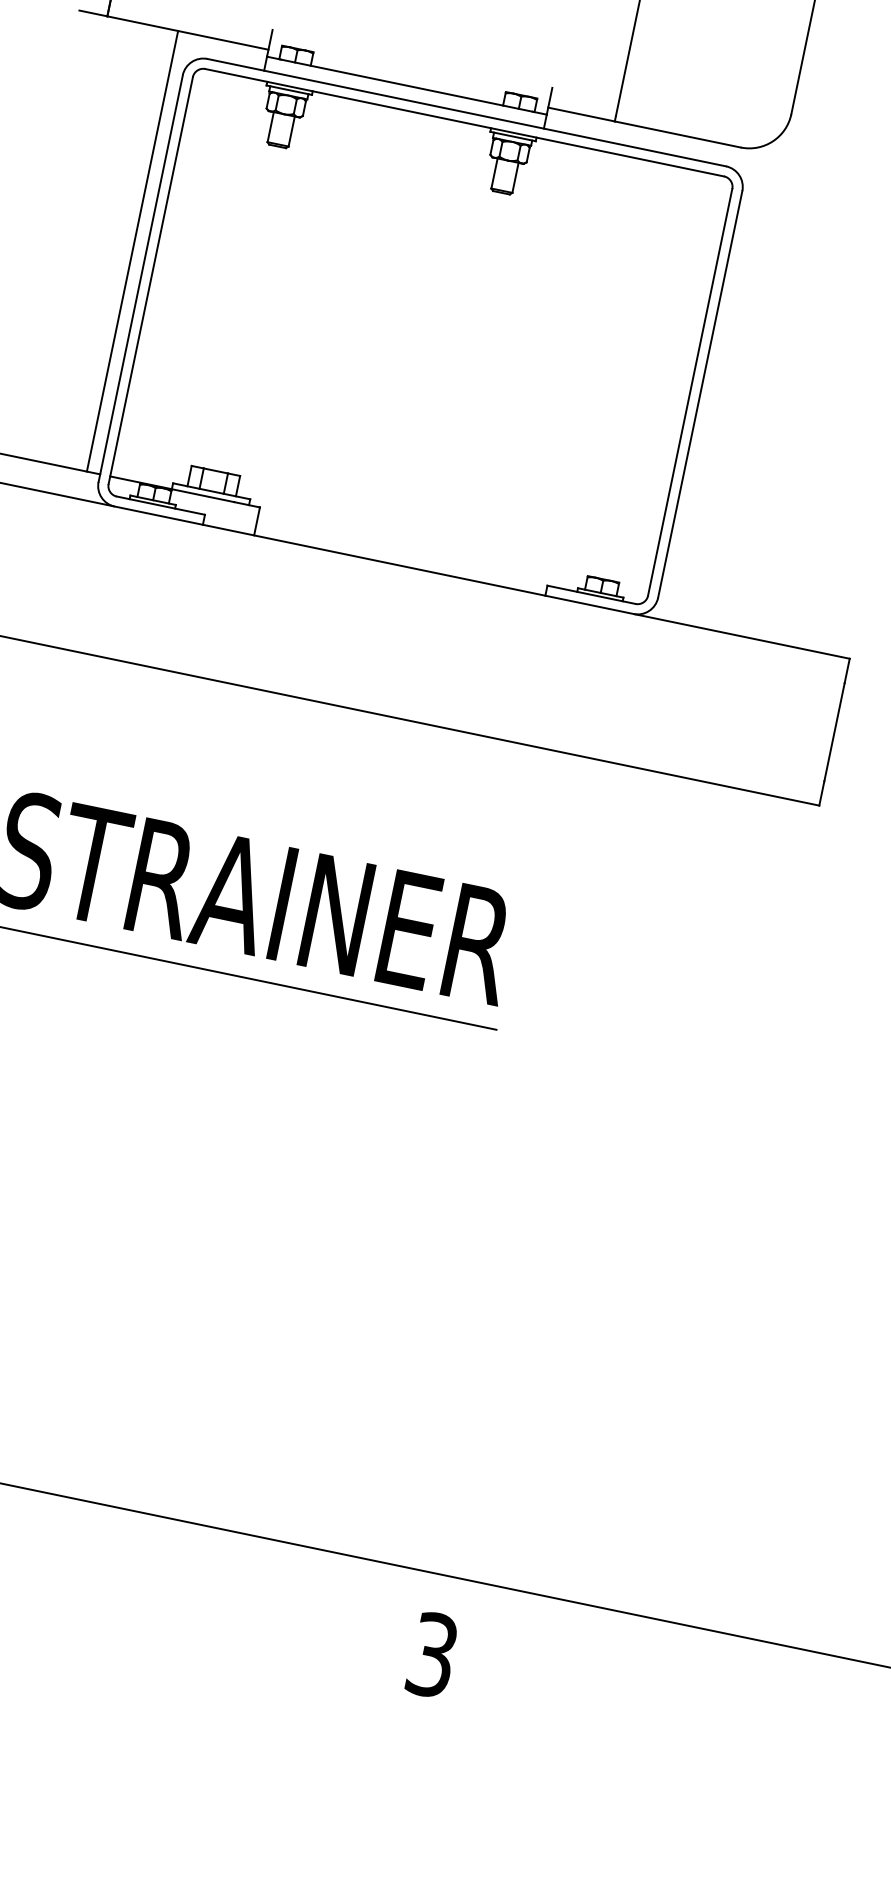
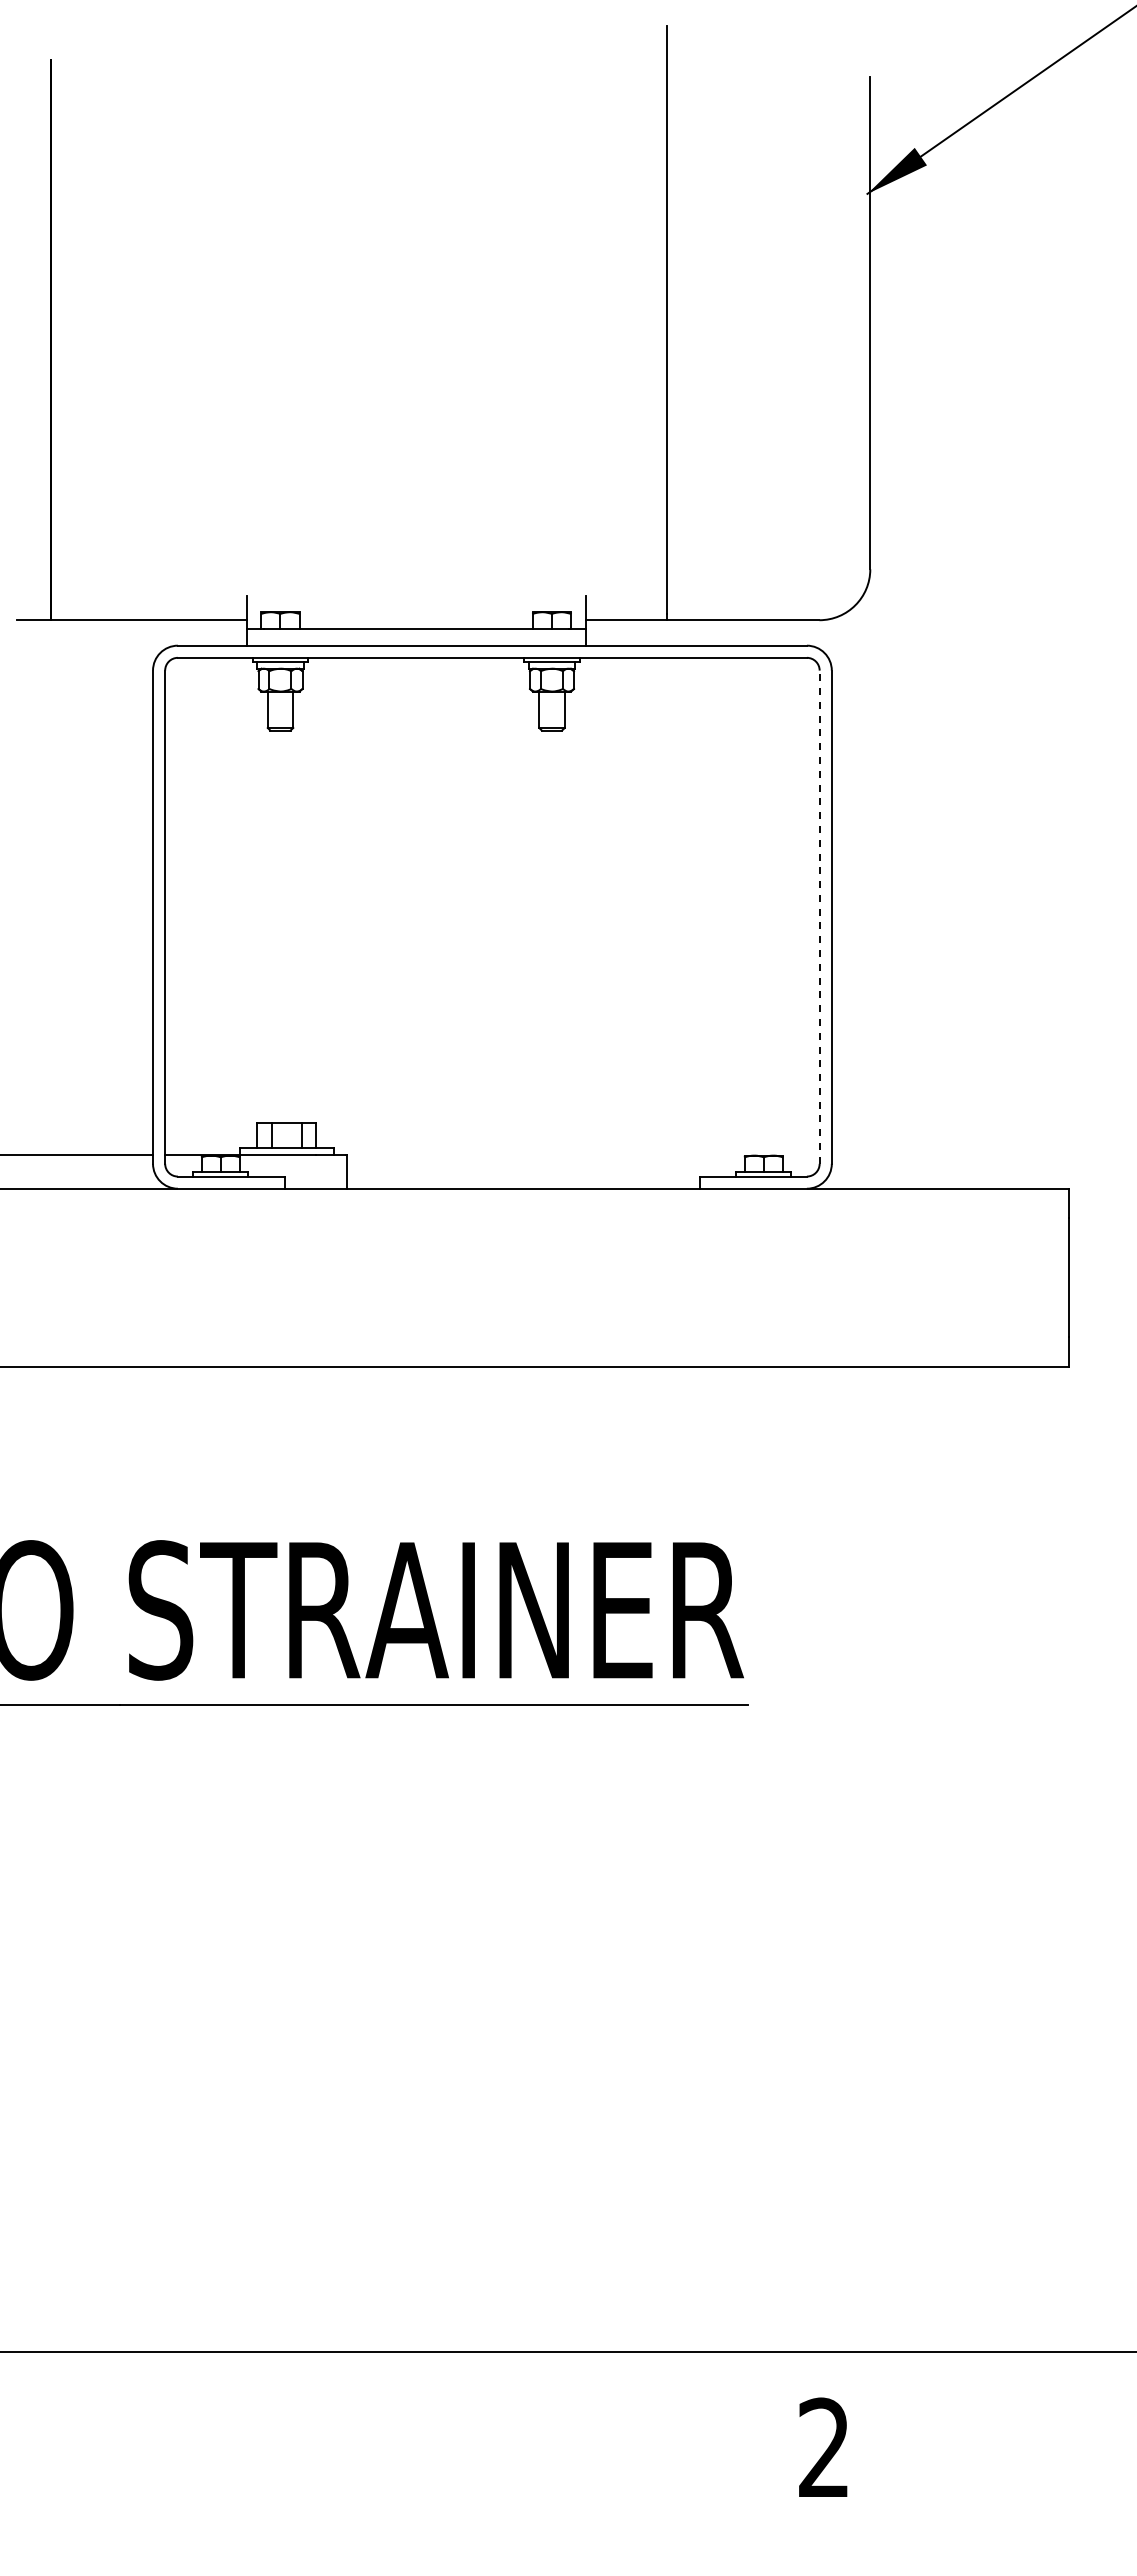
line: (132, 251) -> (136, 887), removed
line: (690, 392) -> (819, 917), solid -> dashed
text: (432, 1654) -> (824, 2447), 3 -> 2

